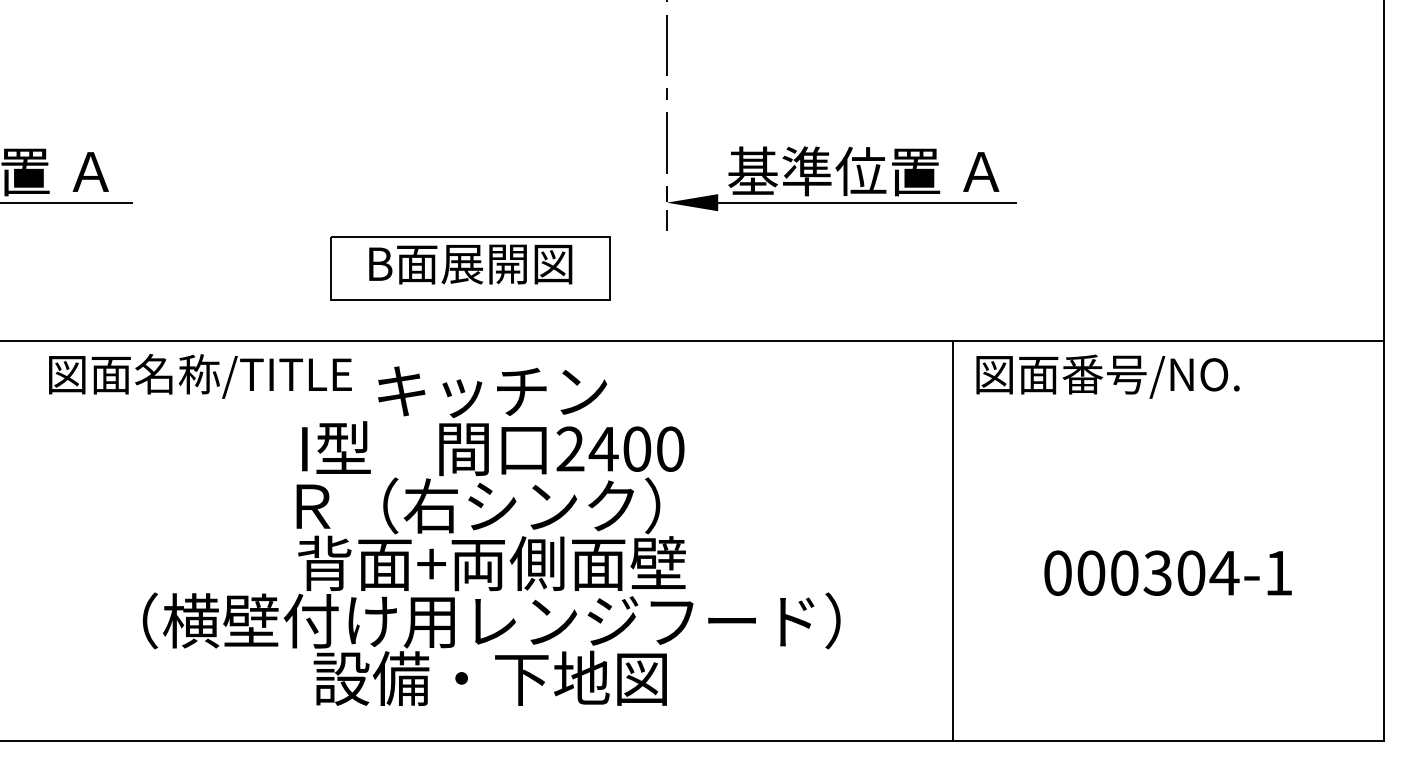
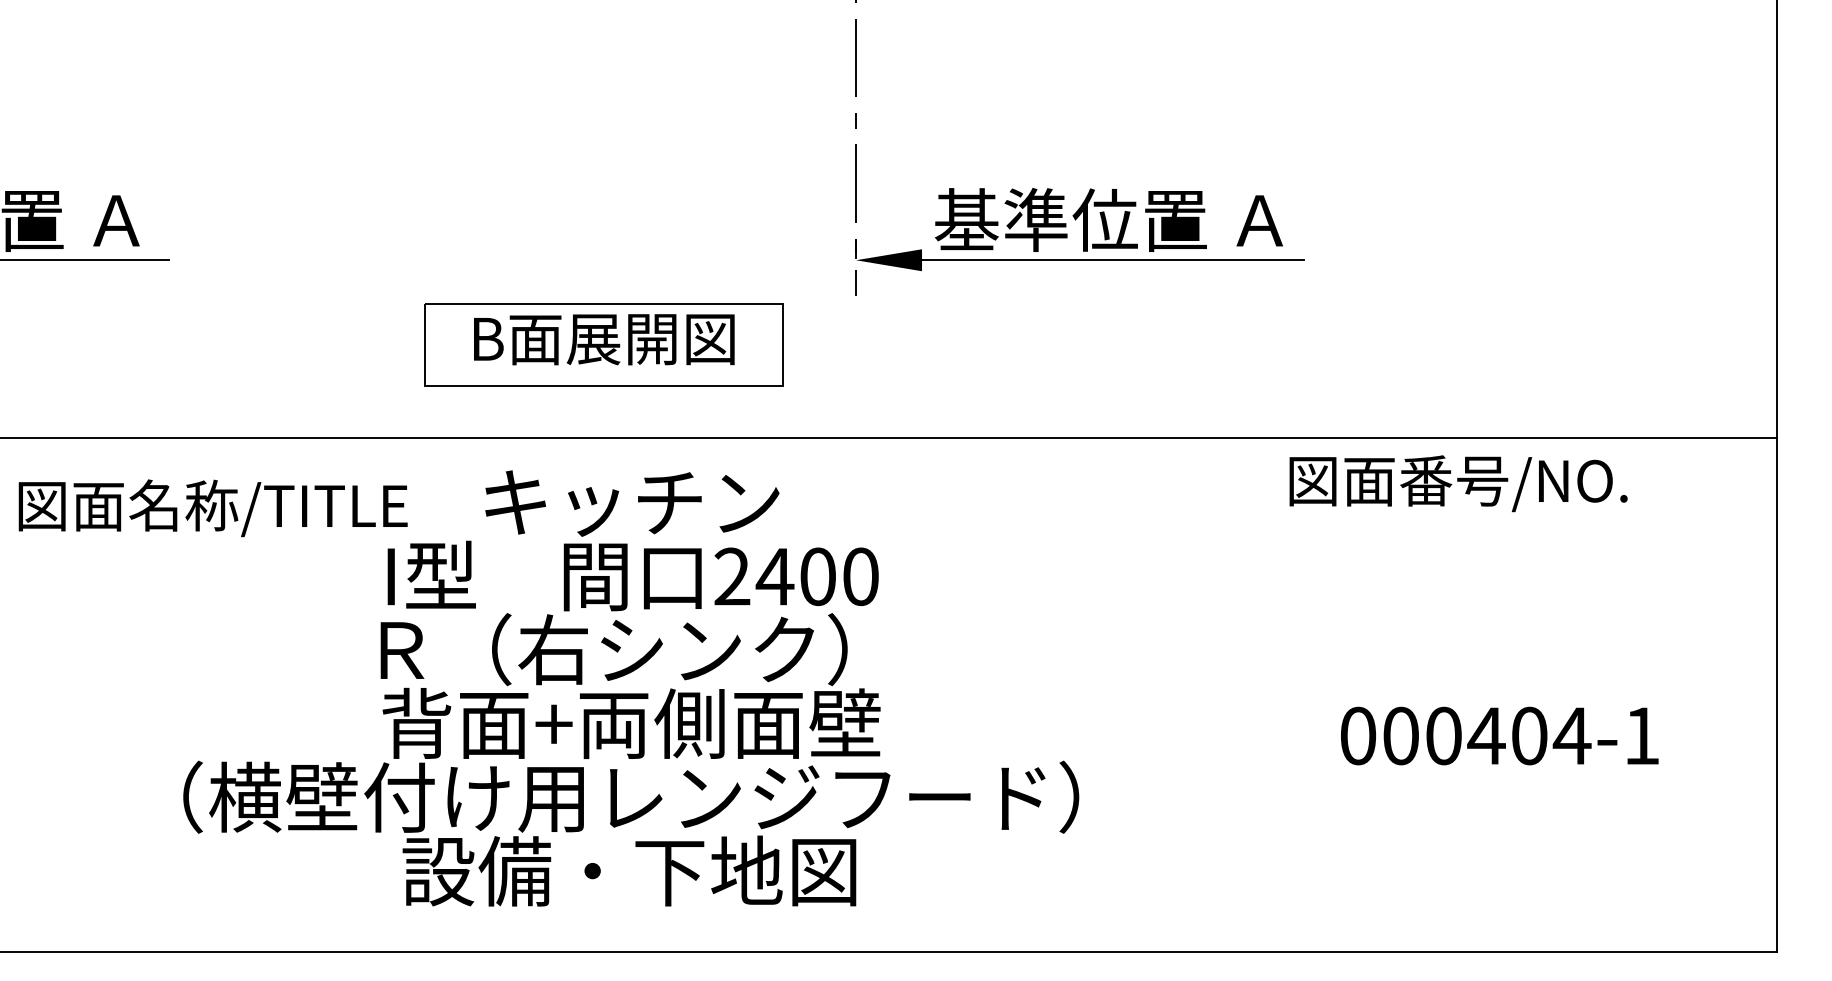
text: (199, 376) -> (212, 508), moved
text: (1107, 376) -> (1458, 483), moved
line: (952, 540) -> (1223, 694), removed
text: (1157, 572) -> (1486, 735), 000304-1 -> 000404-1

